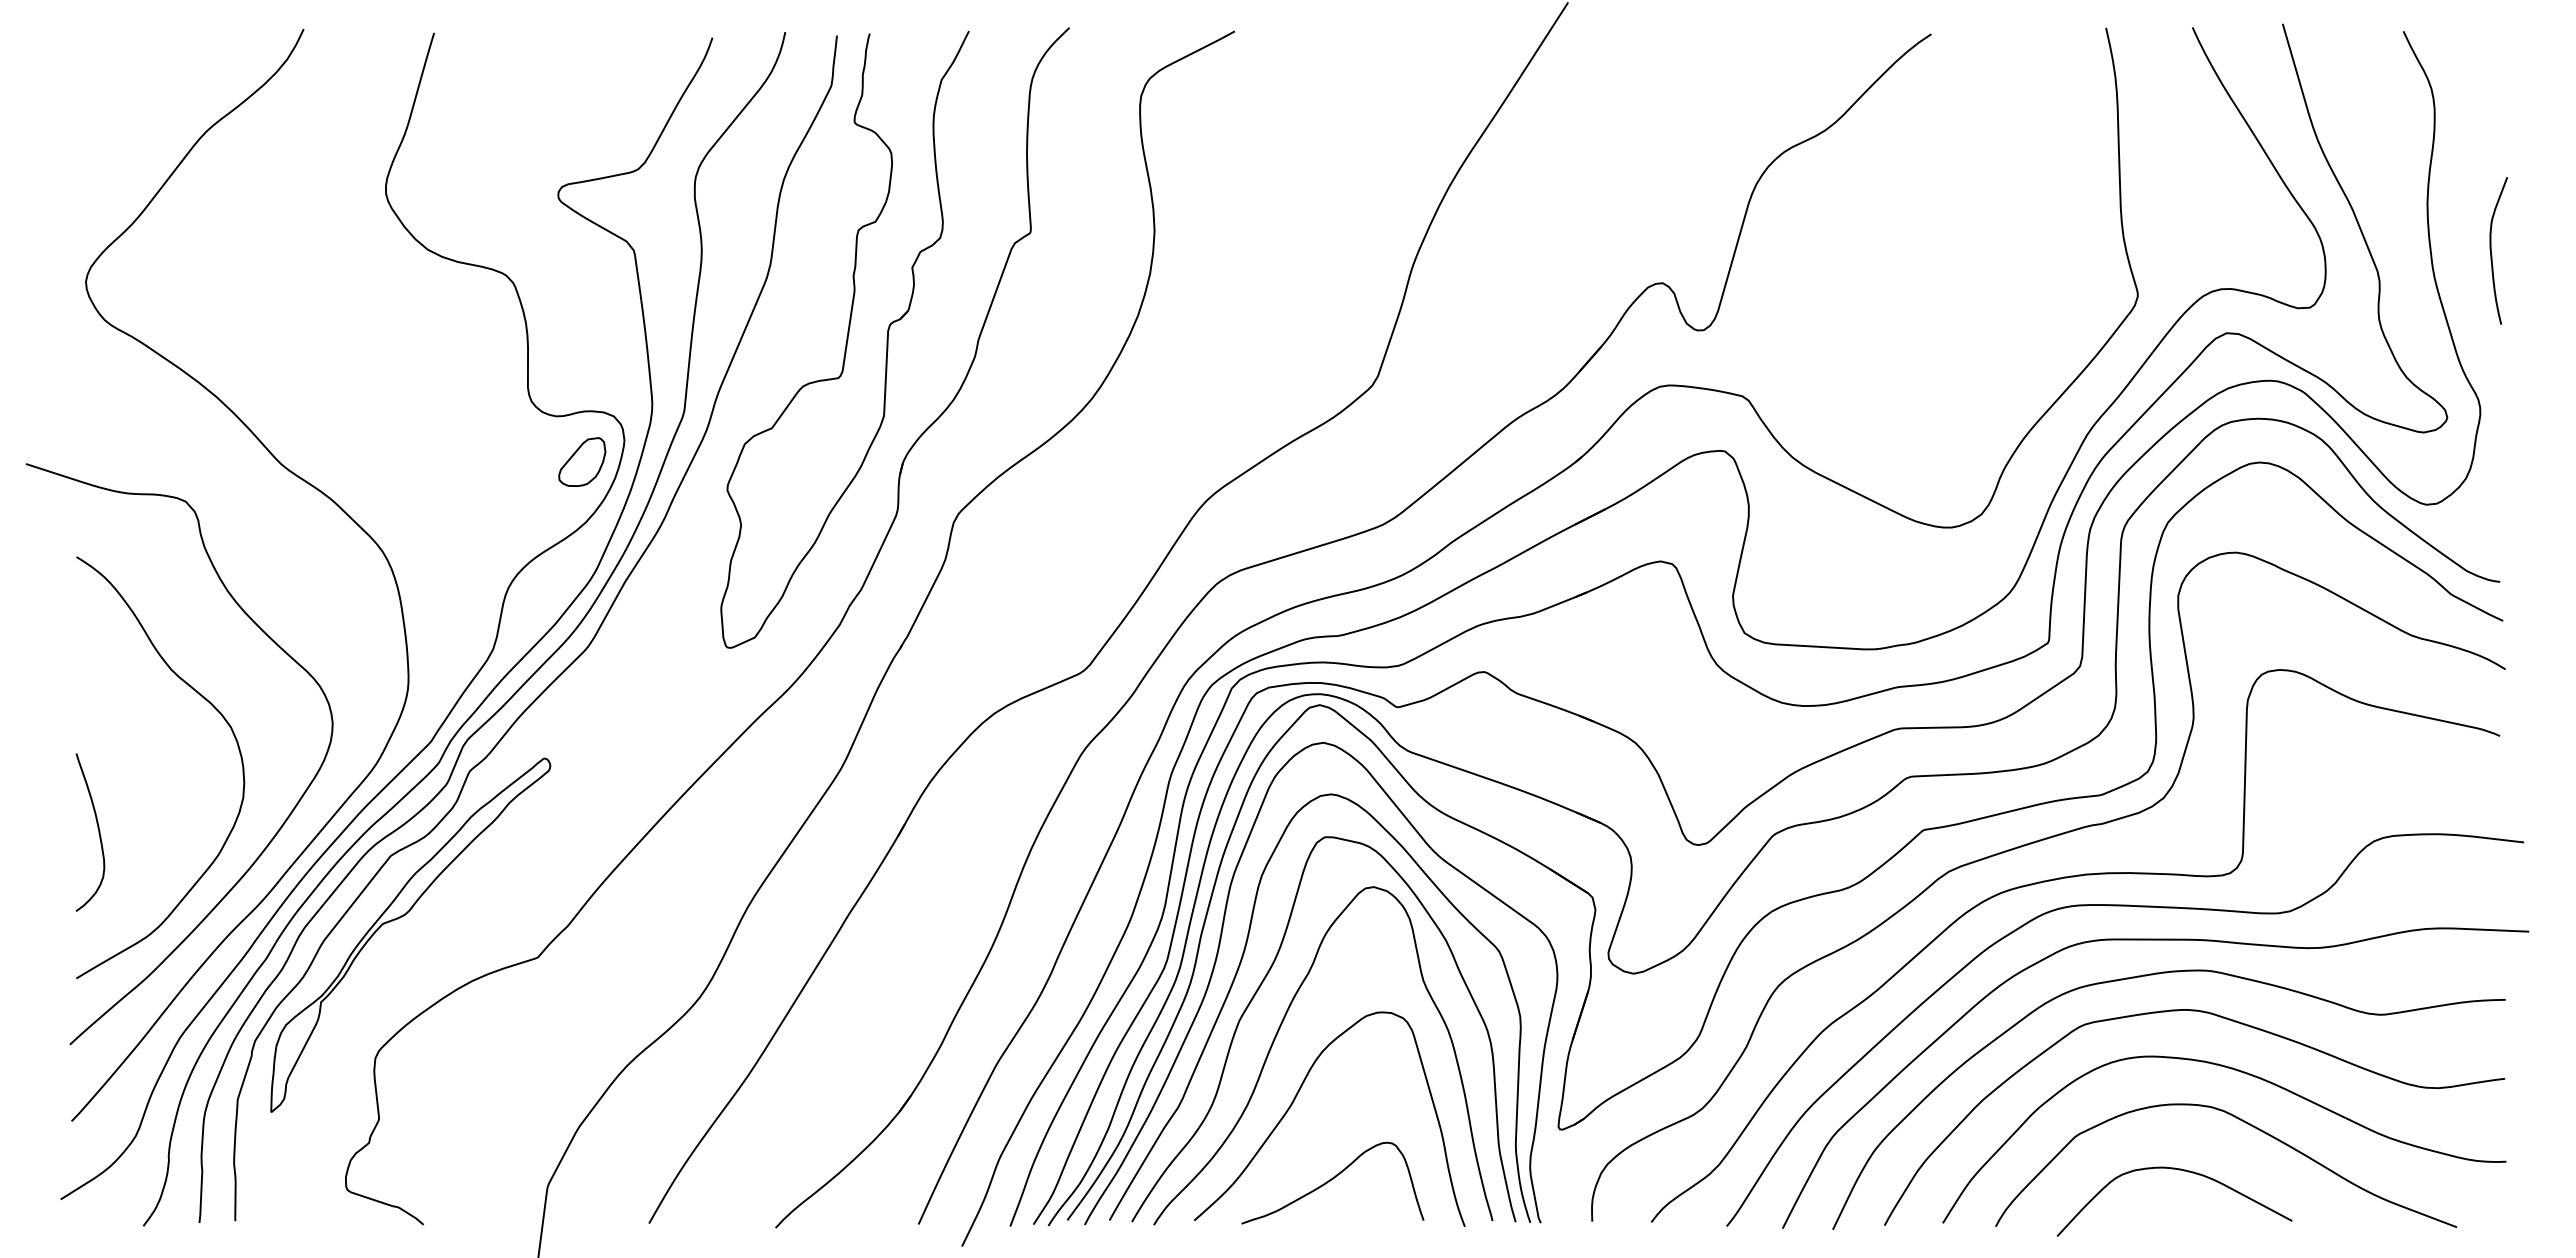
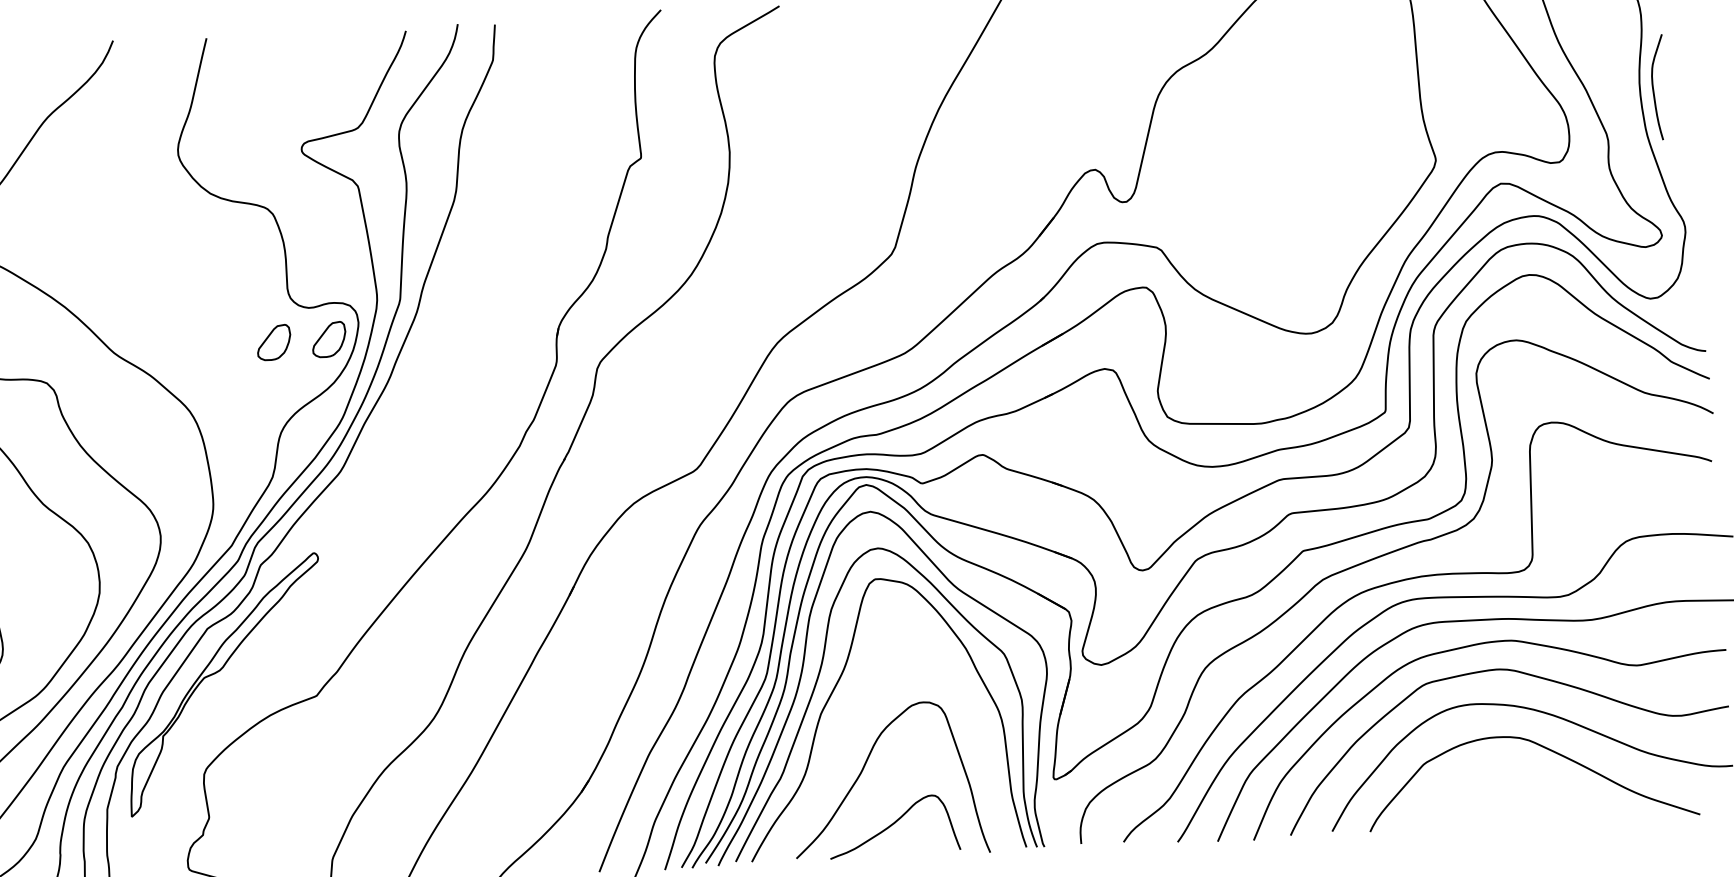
curve: (2491, 250) -> (1653, 87), moved
part: (844, 339) -> (512, 241), removed
part: (505, 461) -> (274, 342), added
curve: (1277, 1035) -> (848, 723), removed
curve: (2178, 1170) -> (1498, 784), removed

